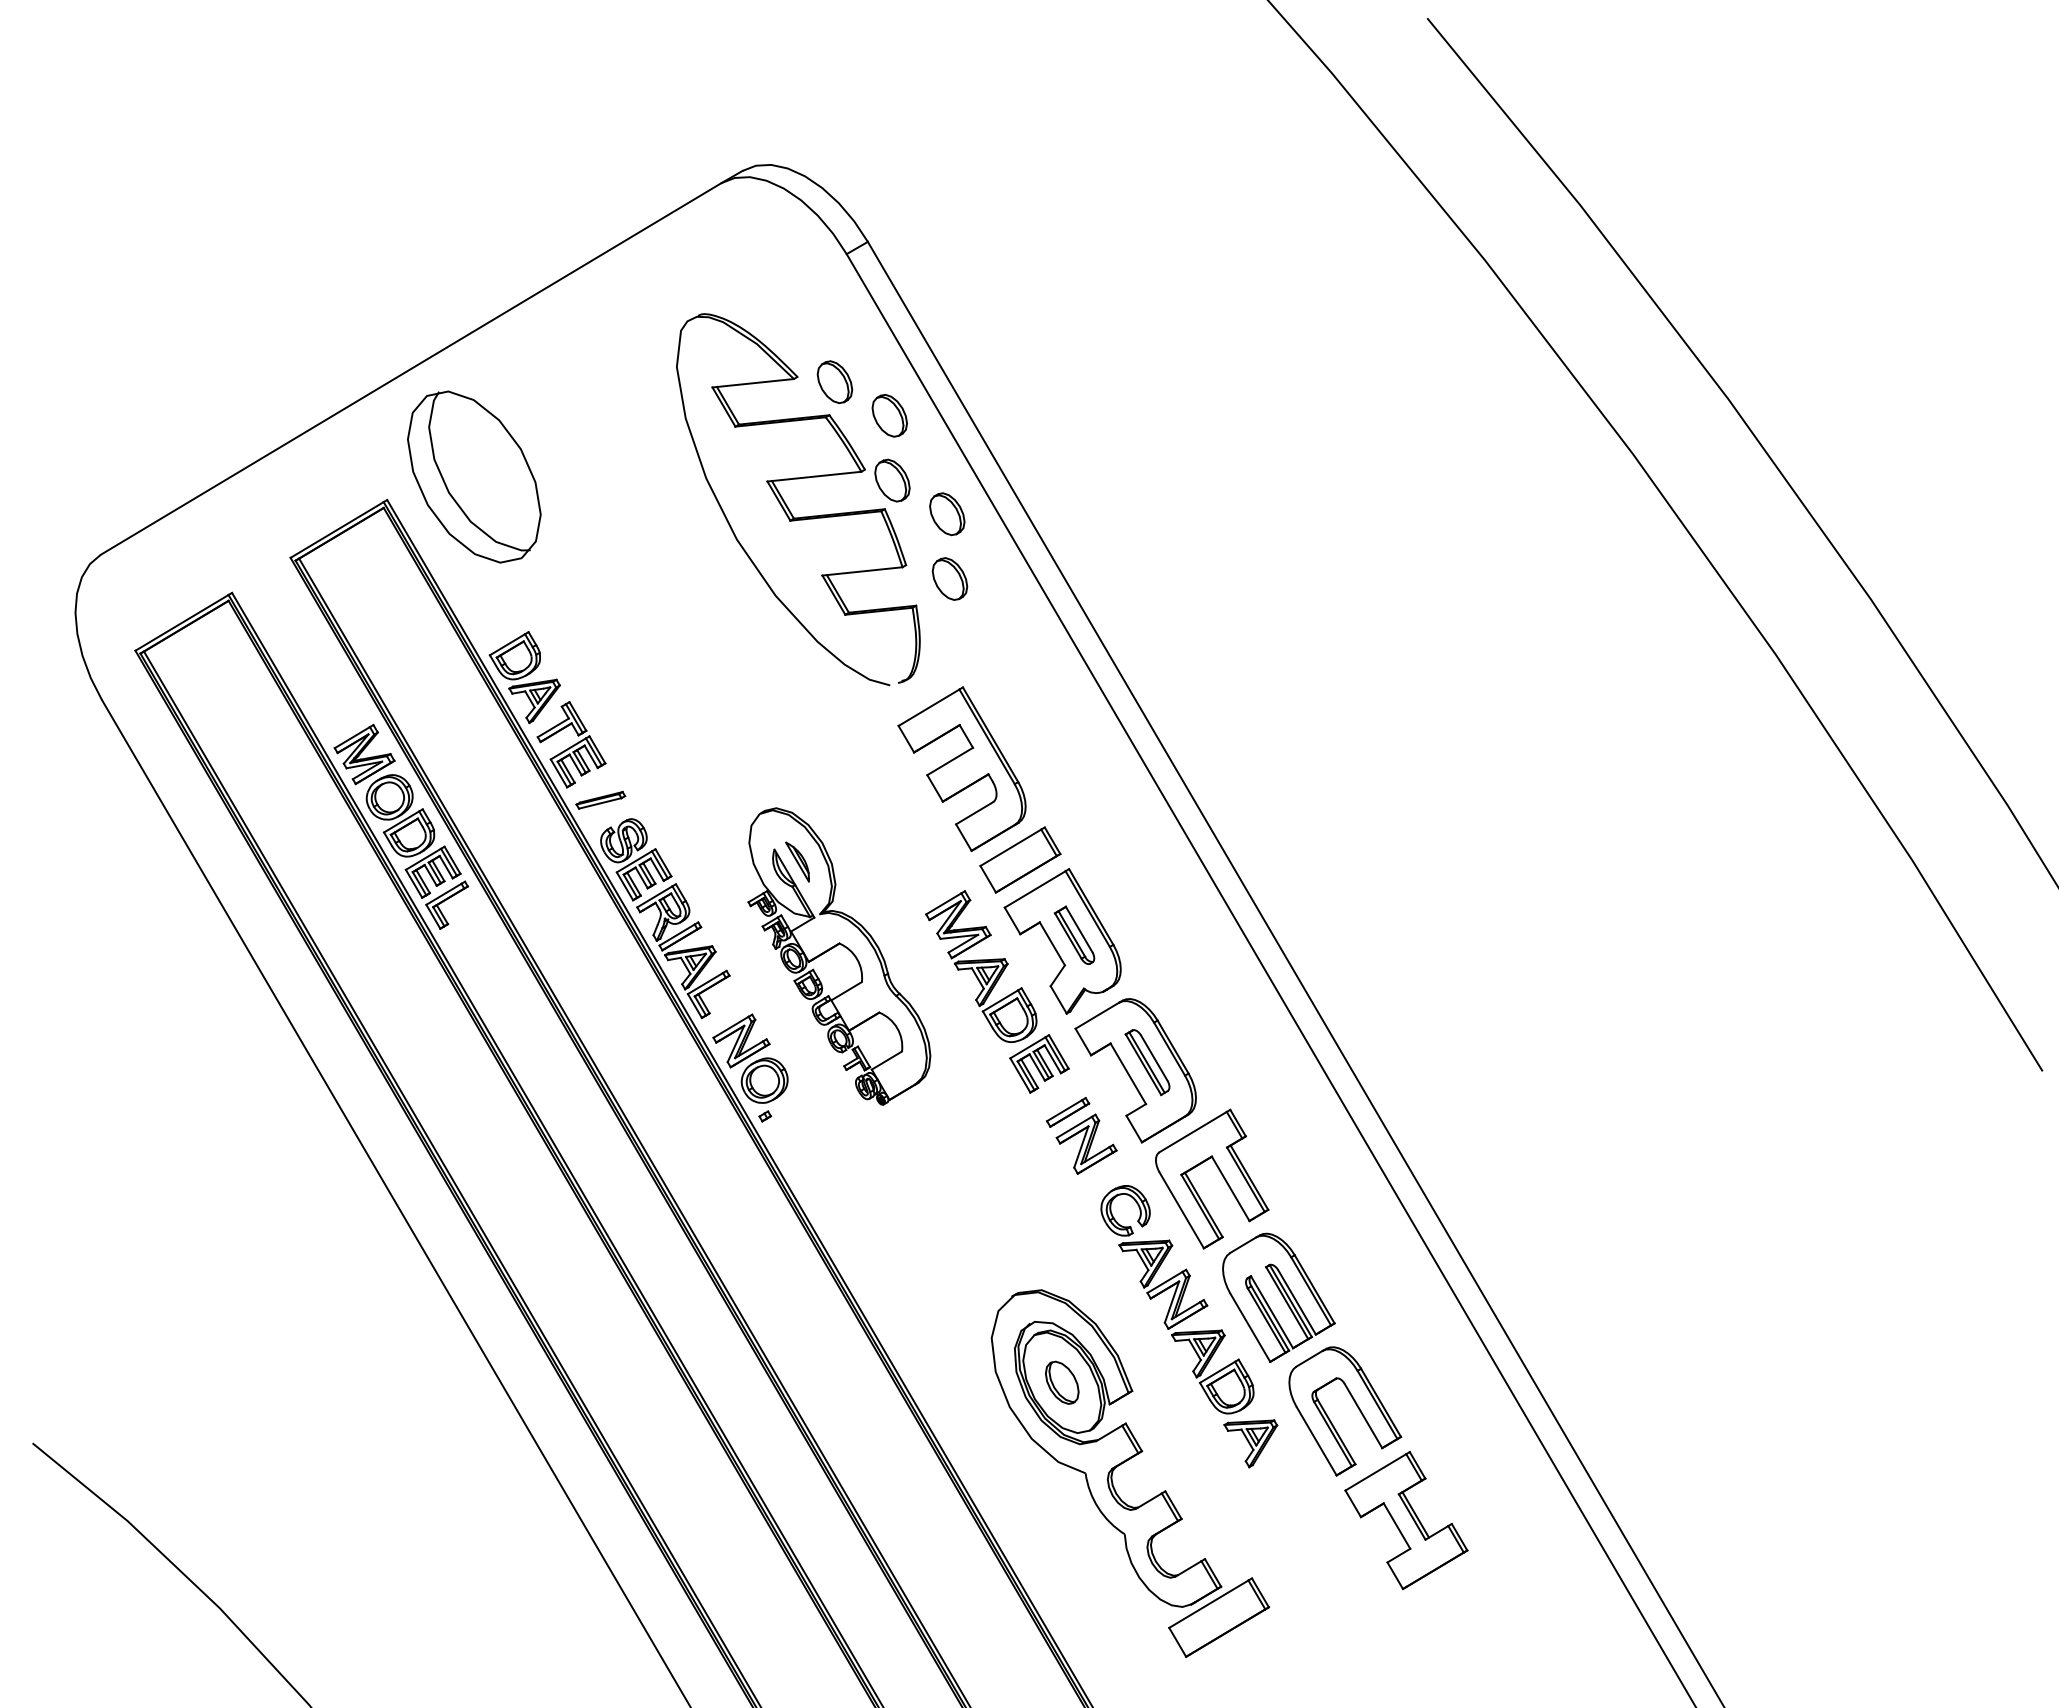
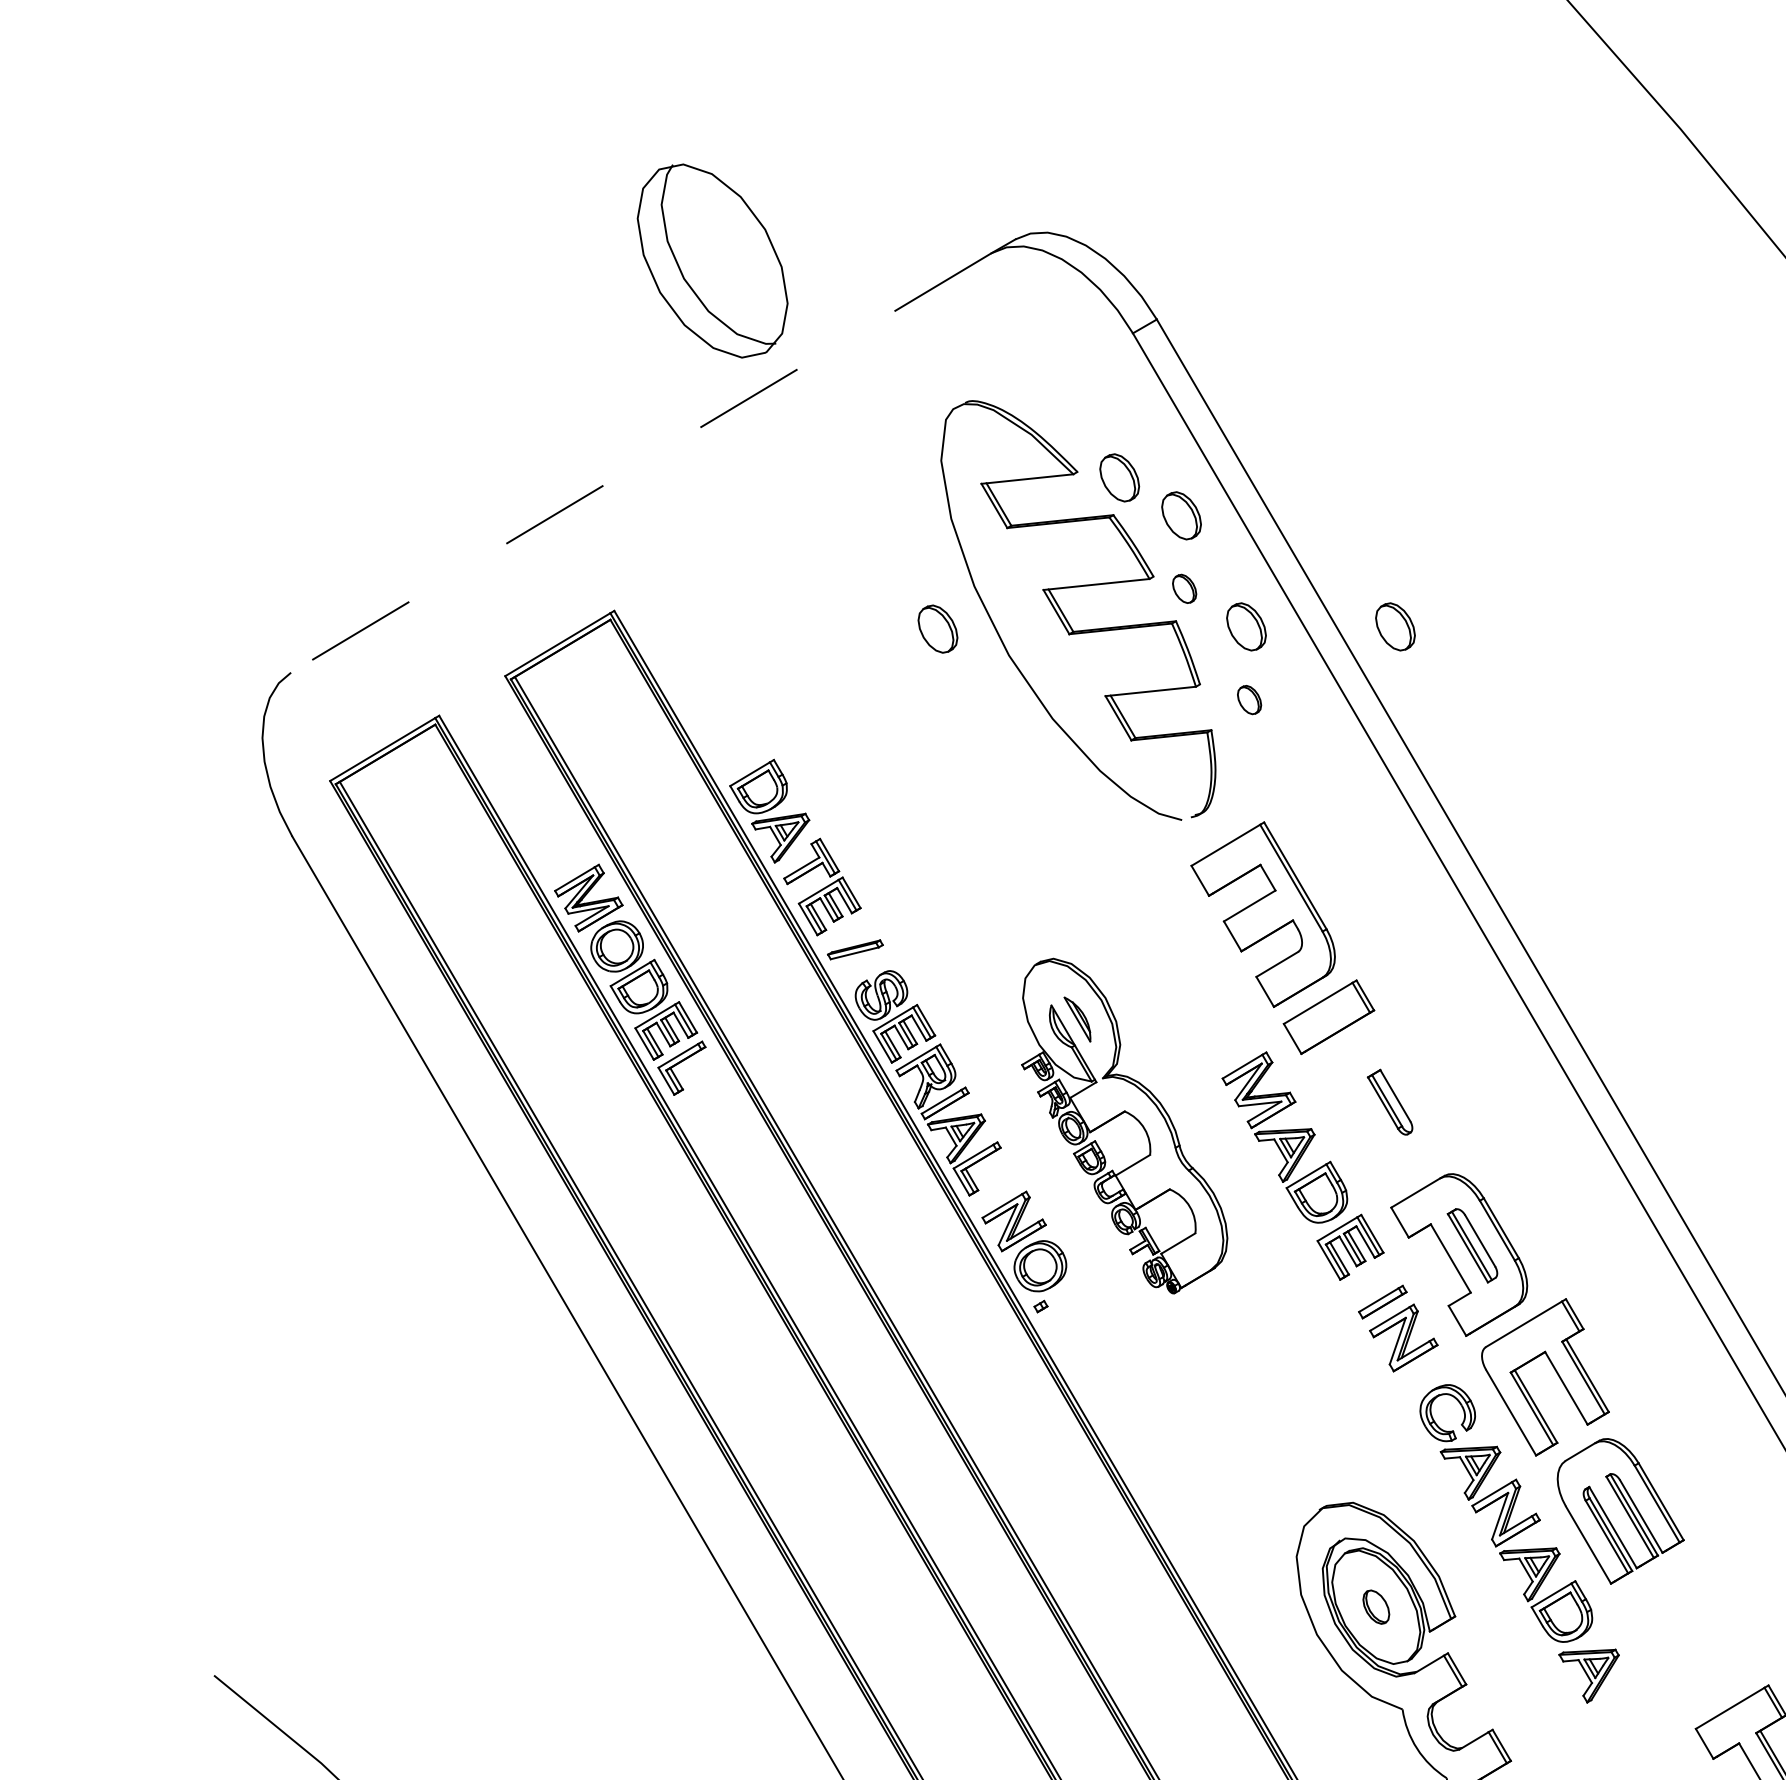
line: (411, 368) -> (641, 462), solid -> dashed
part: (474, 476) -> (712, 260), moved
part: (892, 480) -> (1184, 588), size x0.6
part: (1079, 514) -> (1395, 627), added
part: (673, 516) -> (937, 629), added
part: (949, 578) -> (1248, 699), size x0.6
part: (1062, 941) -> (1376, 1109), removed
part: (1062, 1382) -> (1376, 1606), size x0.7
part: (1356, 1406) -> (1708, 1634), removed

